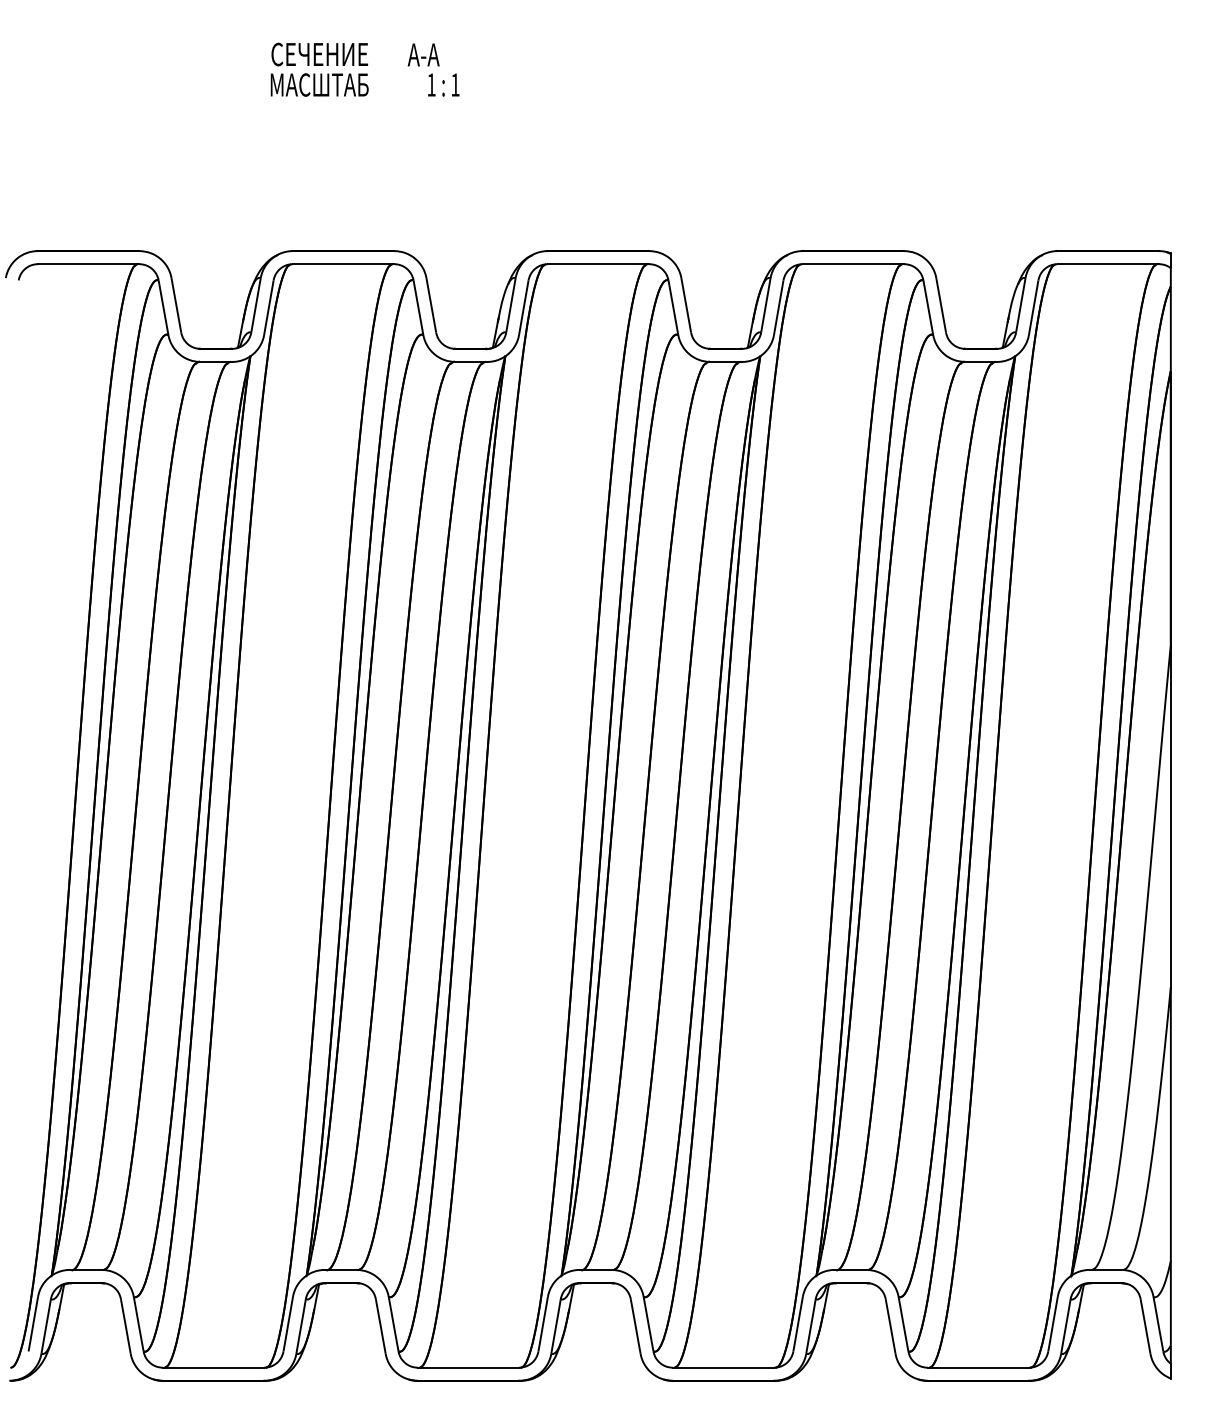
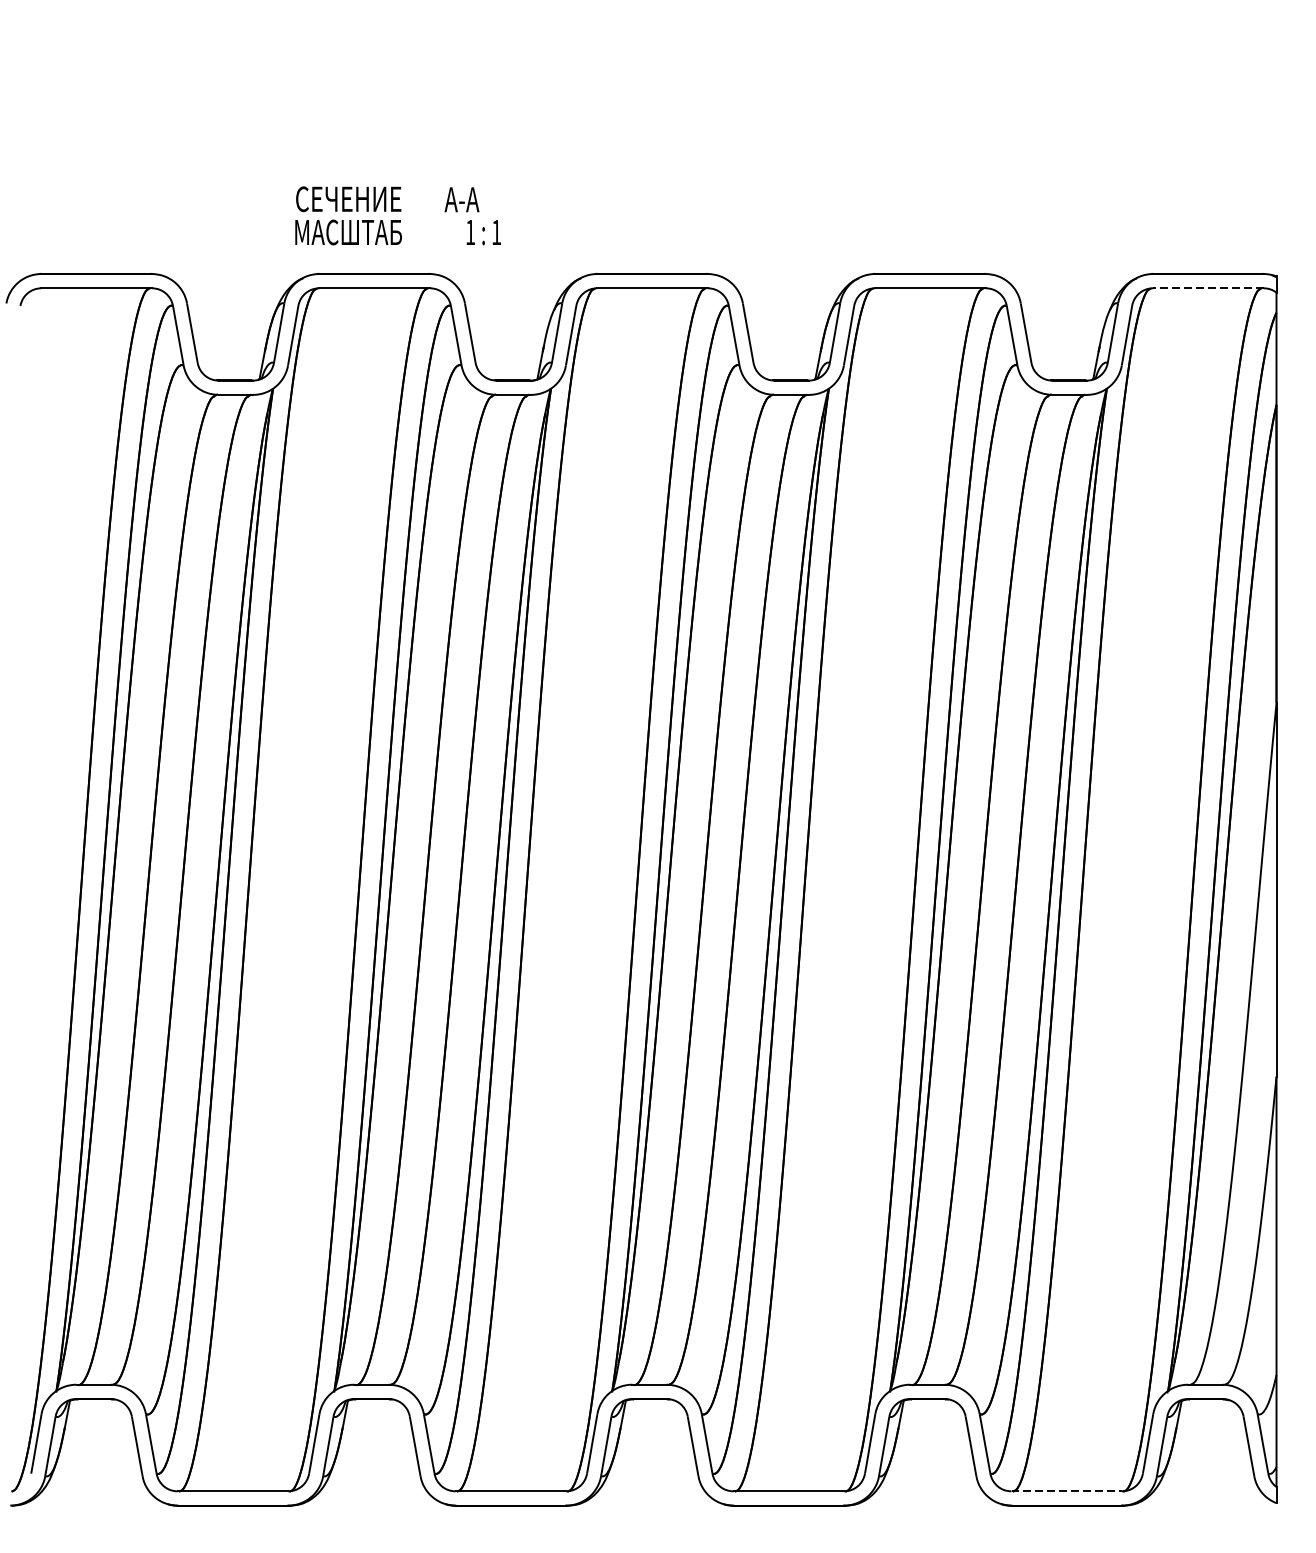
text: (364, 69) -> (397, 215), moved
line: (1108, 264) -> (1208, 288), solid -> dashed
line: (978, 1367) -> (1066, 1491), solid -> dashed

